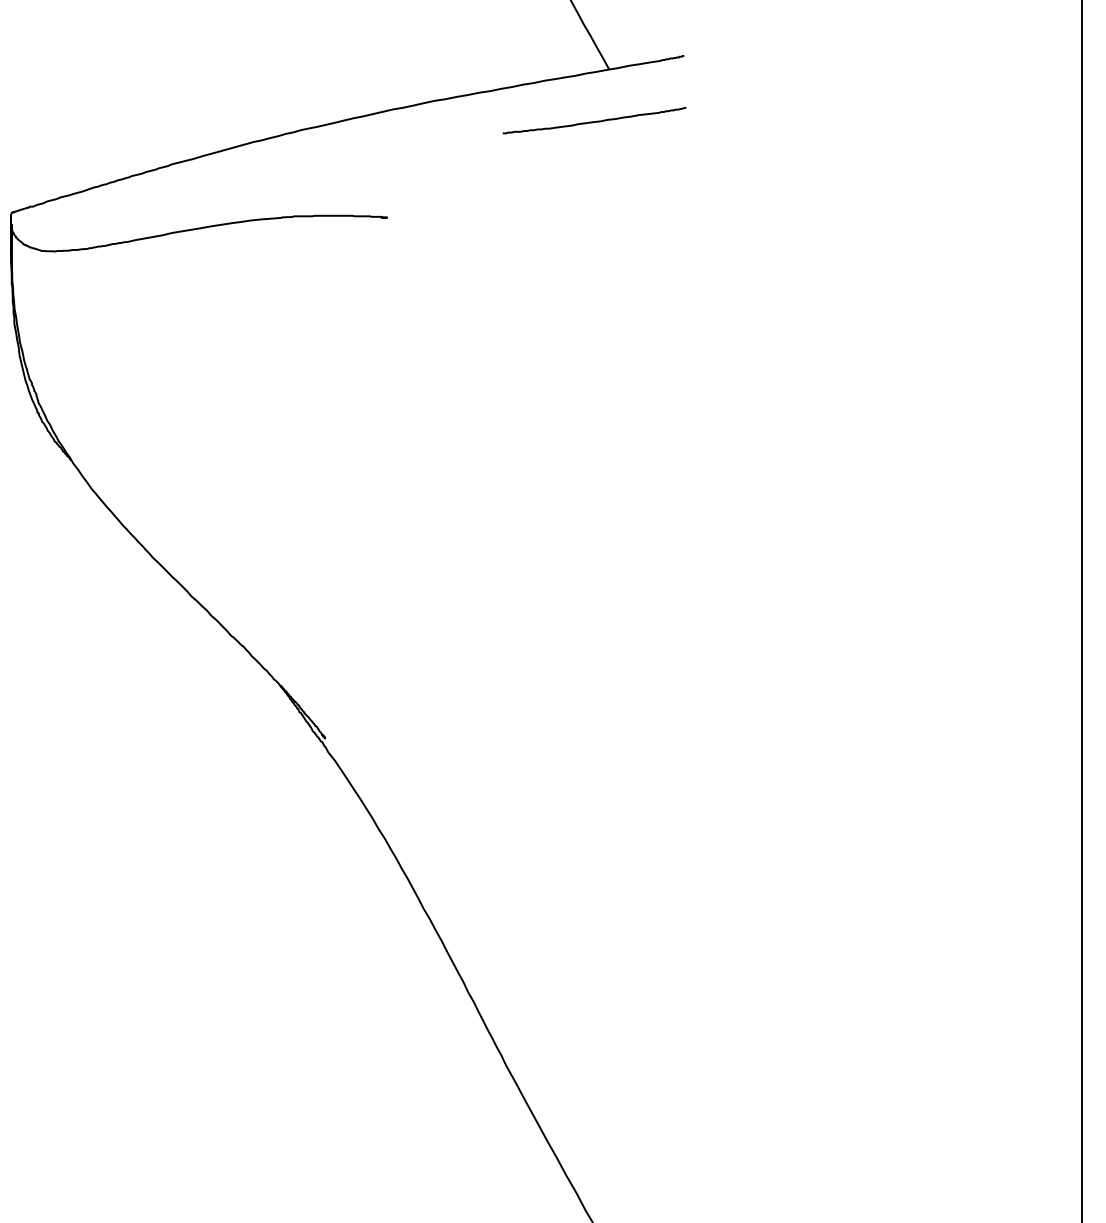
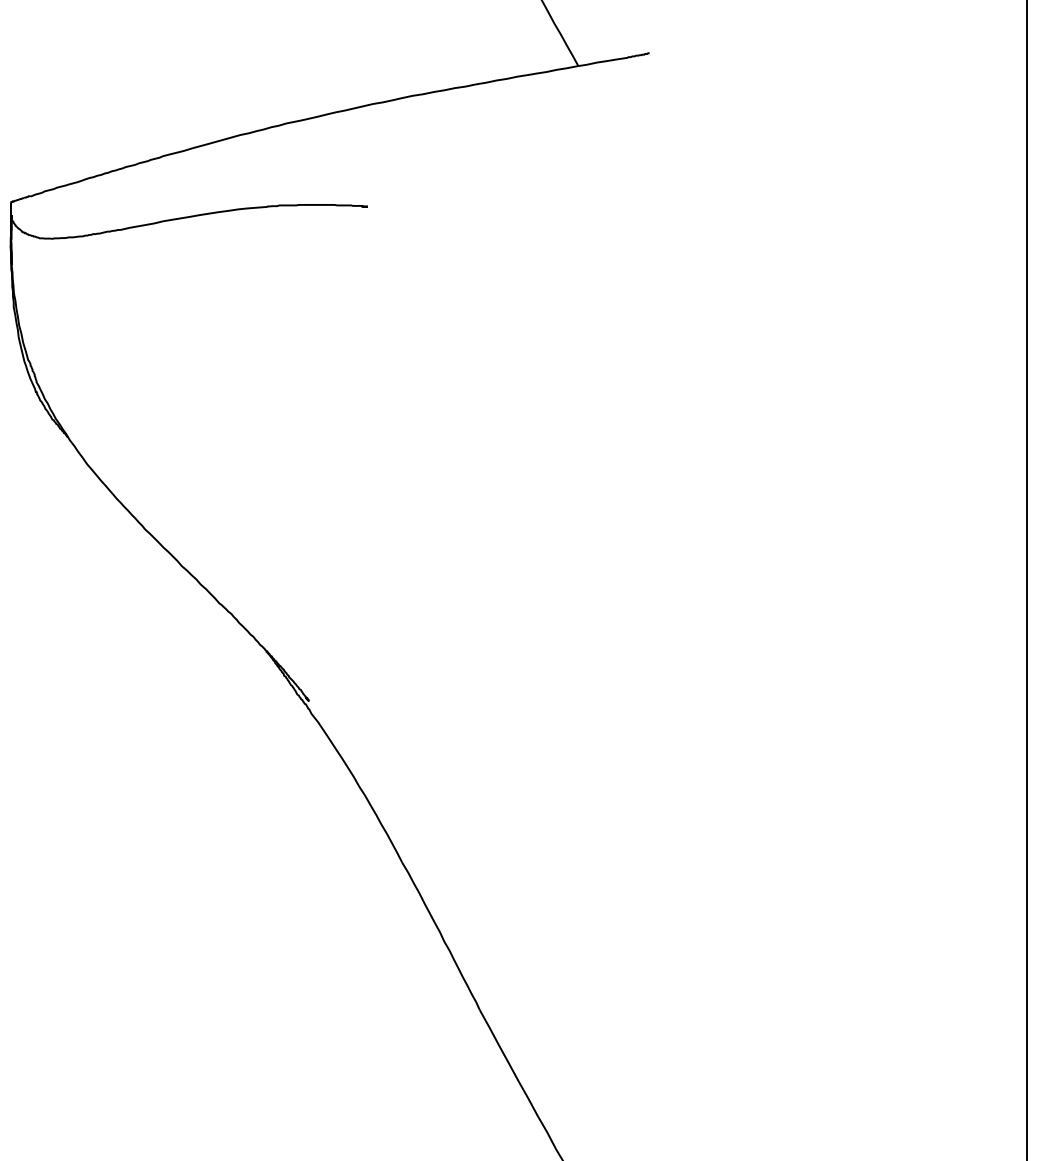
curve: (595, 120) -> (565, 114), removed

